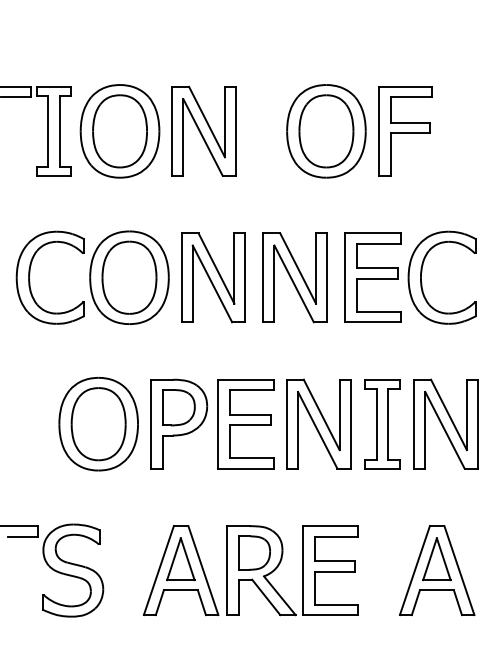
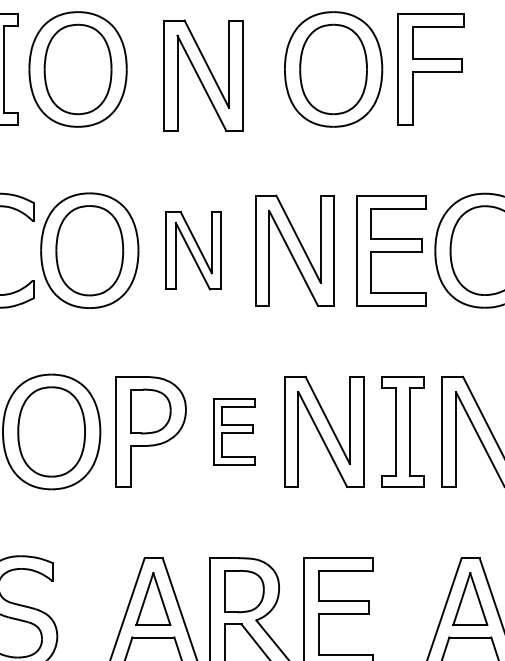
part: (203, 130) -> (202, 74), moved
part: (213, 277) -> (193, 250), size x0.7
part: (245, 424) -> (233, 432), size x0.6

